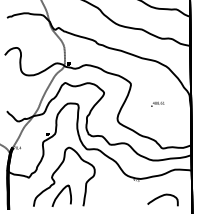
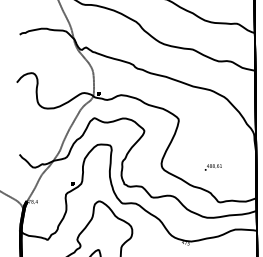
text: (157, 103) -> (212, 166), moved

